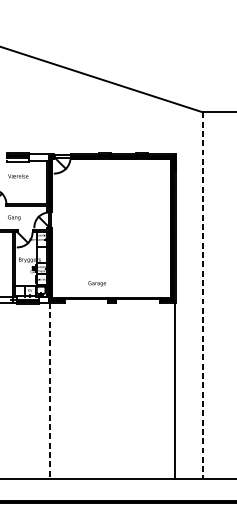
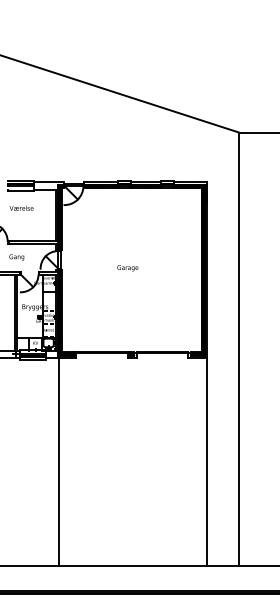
text: (96, 283) -> (127, 268), moved
line: (202, 295) -> (239, 349), dashed -> solid
line: (50, 390) -> (59, 461), dashed -> solid

